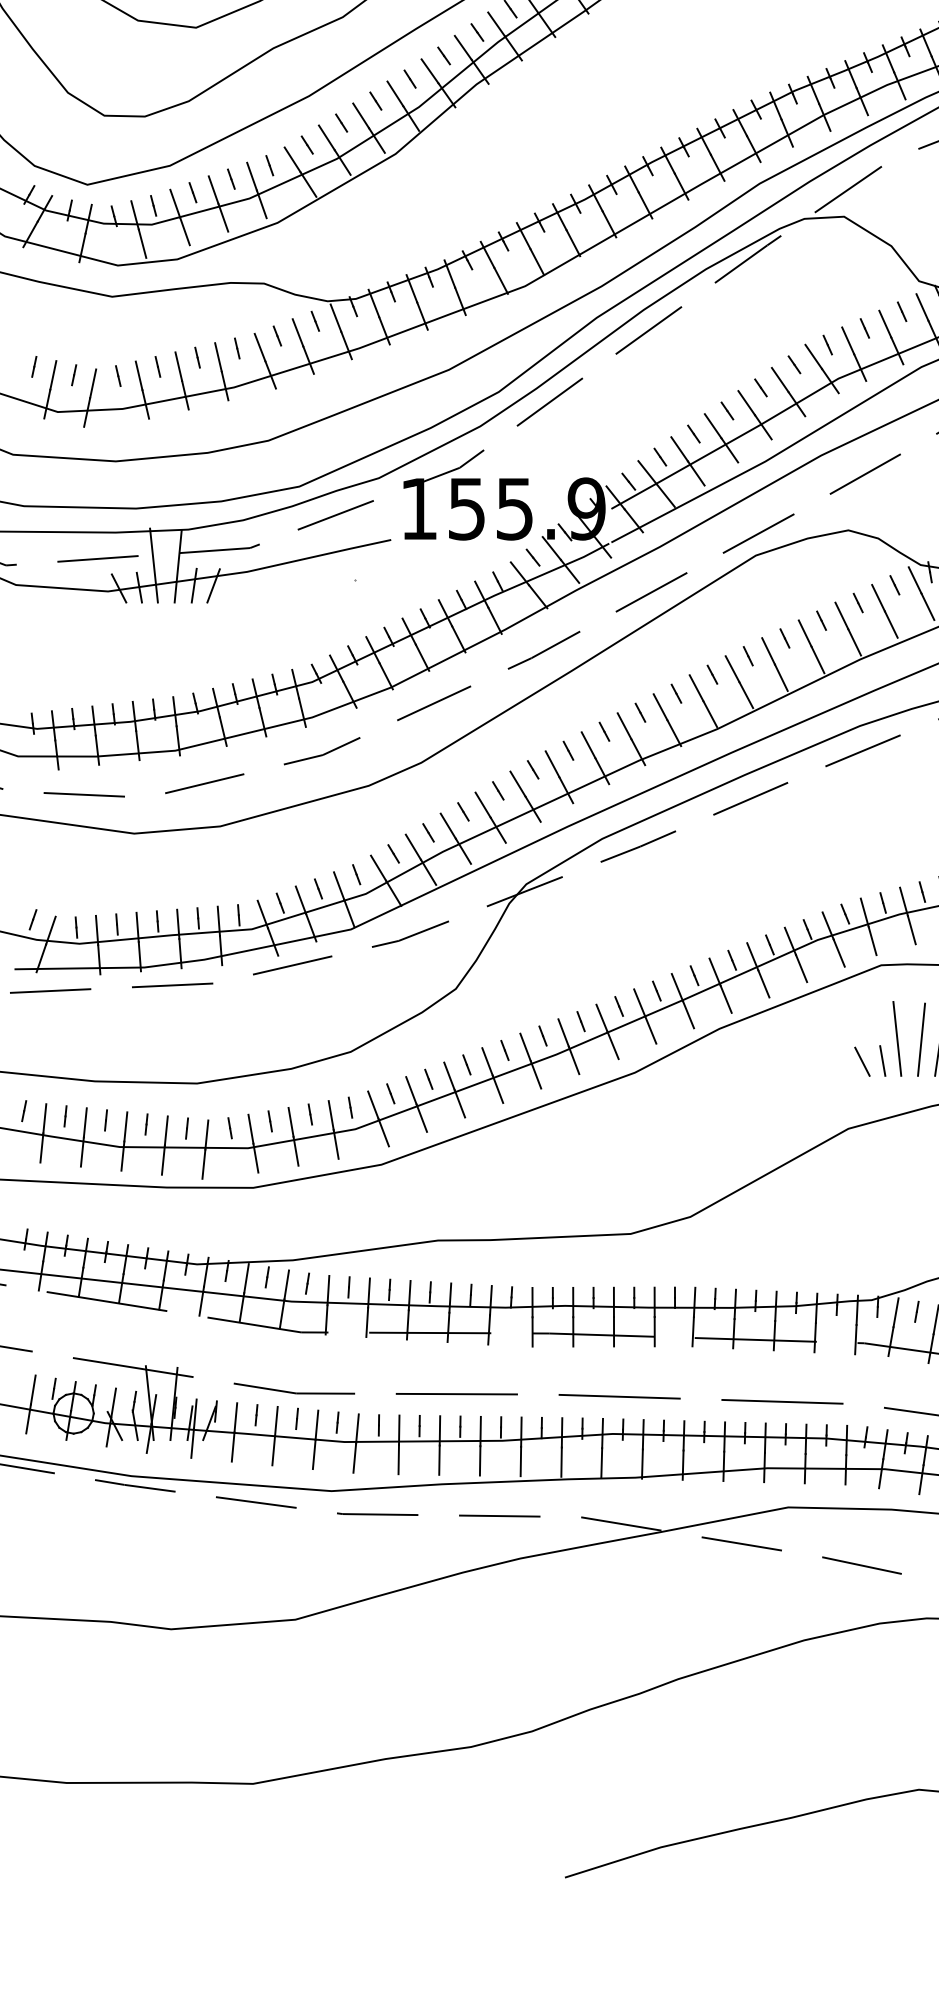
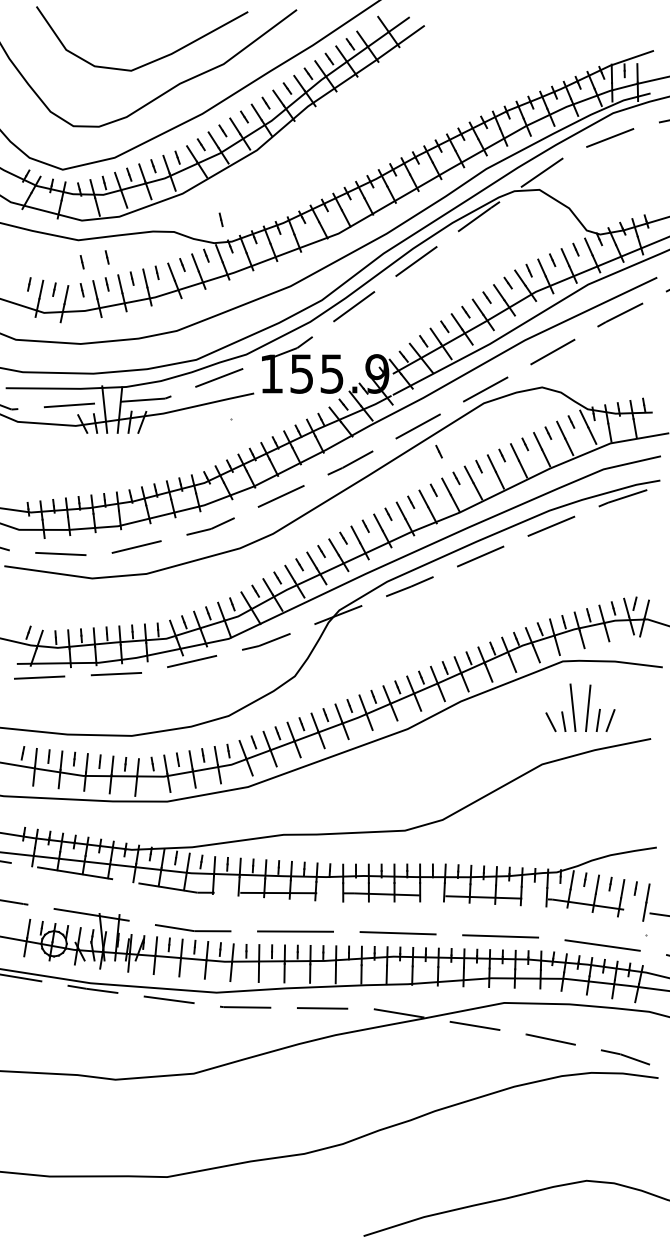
line: (337, 263) -> (220, 219), added
line: (156, 324) -> (106, 257), added
line: (117, 332) -> (81, 262), added
line: (683, 632) -> (438, 451), added

